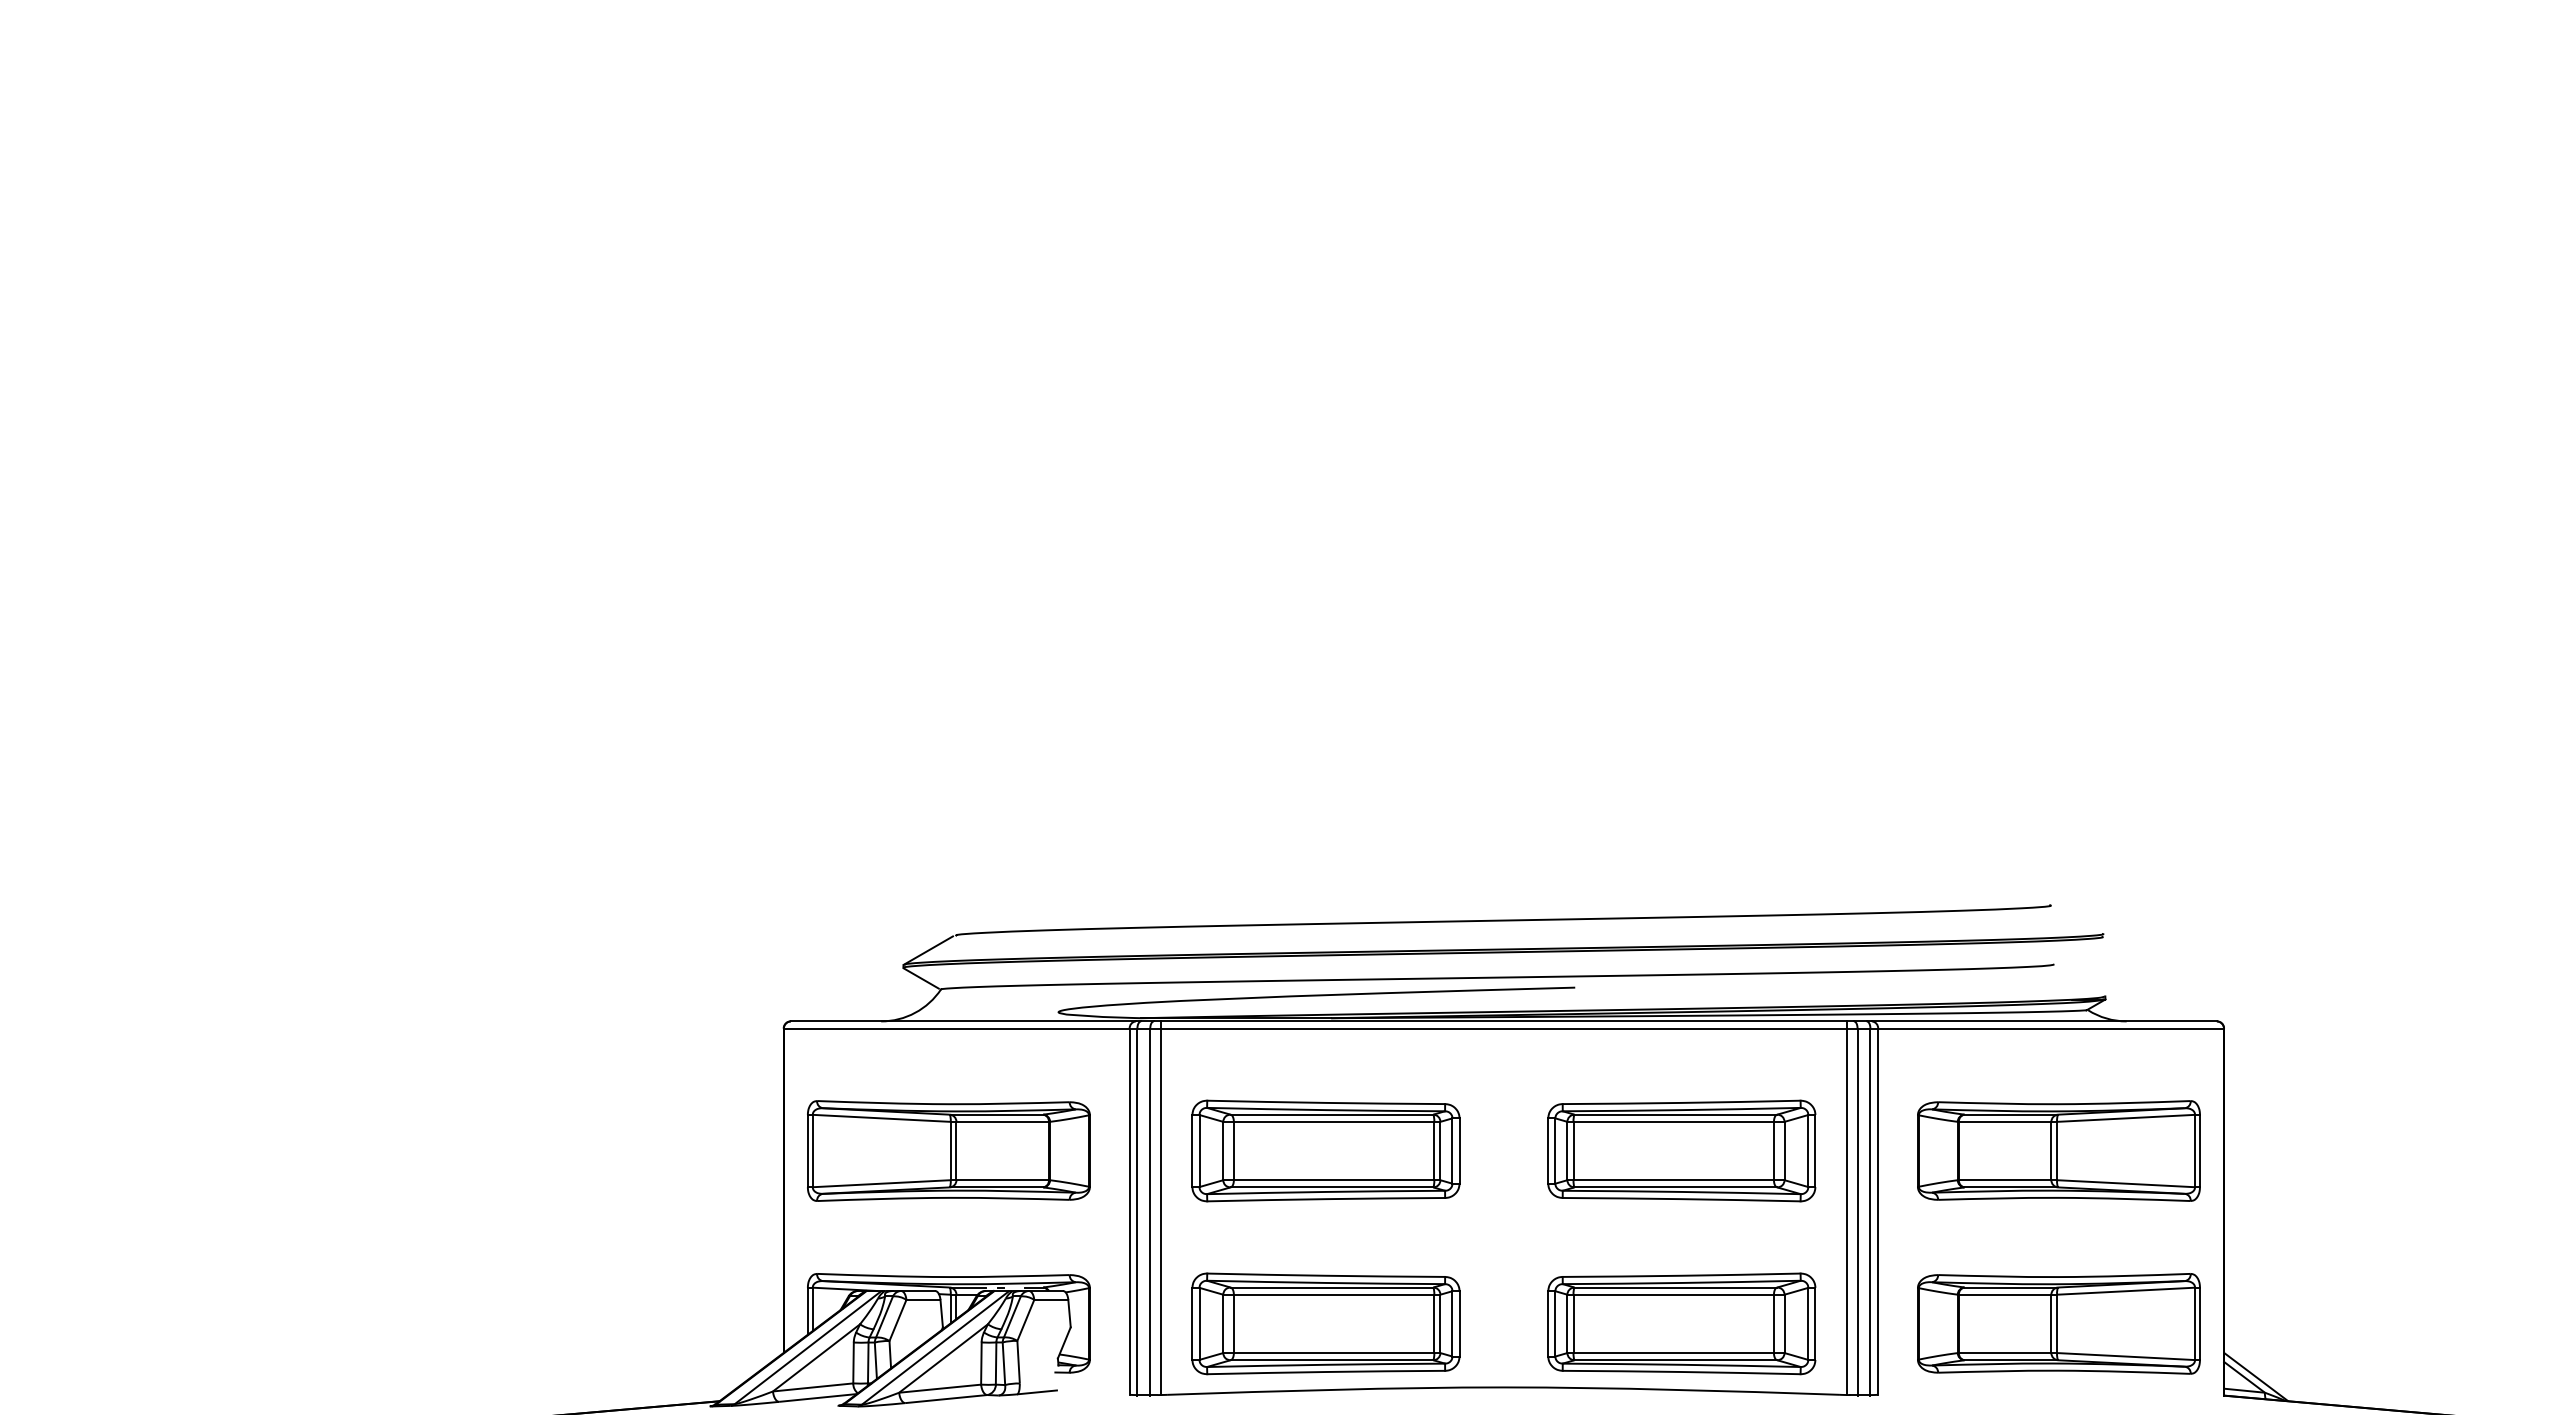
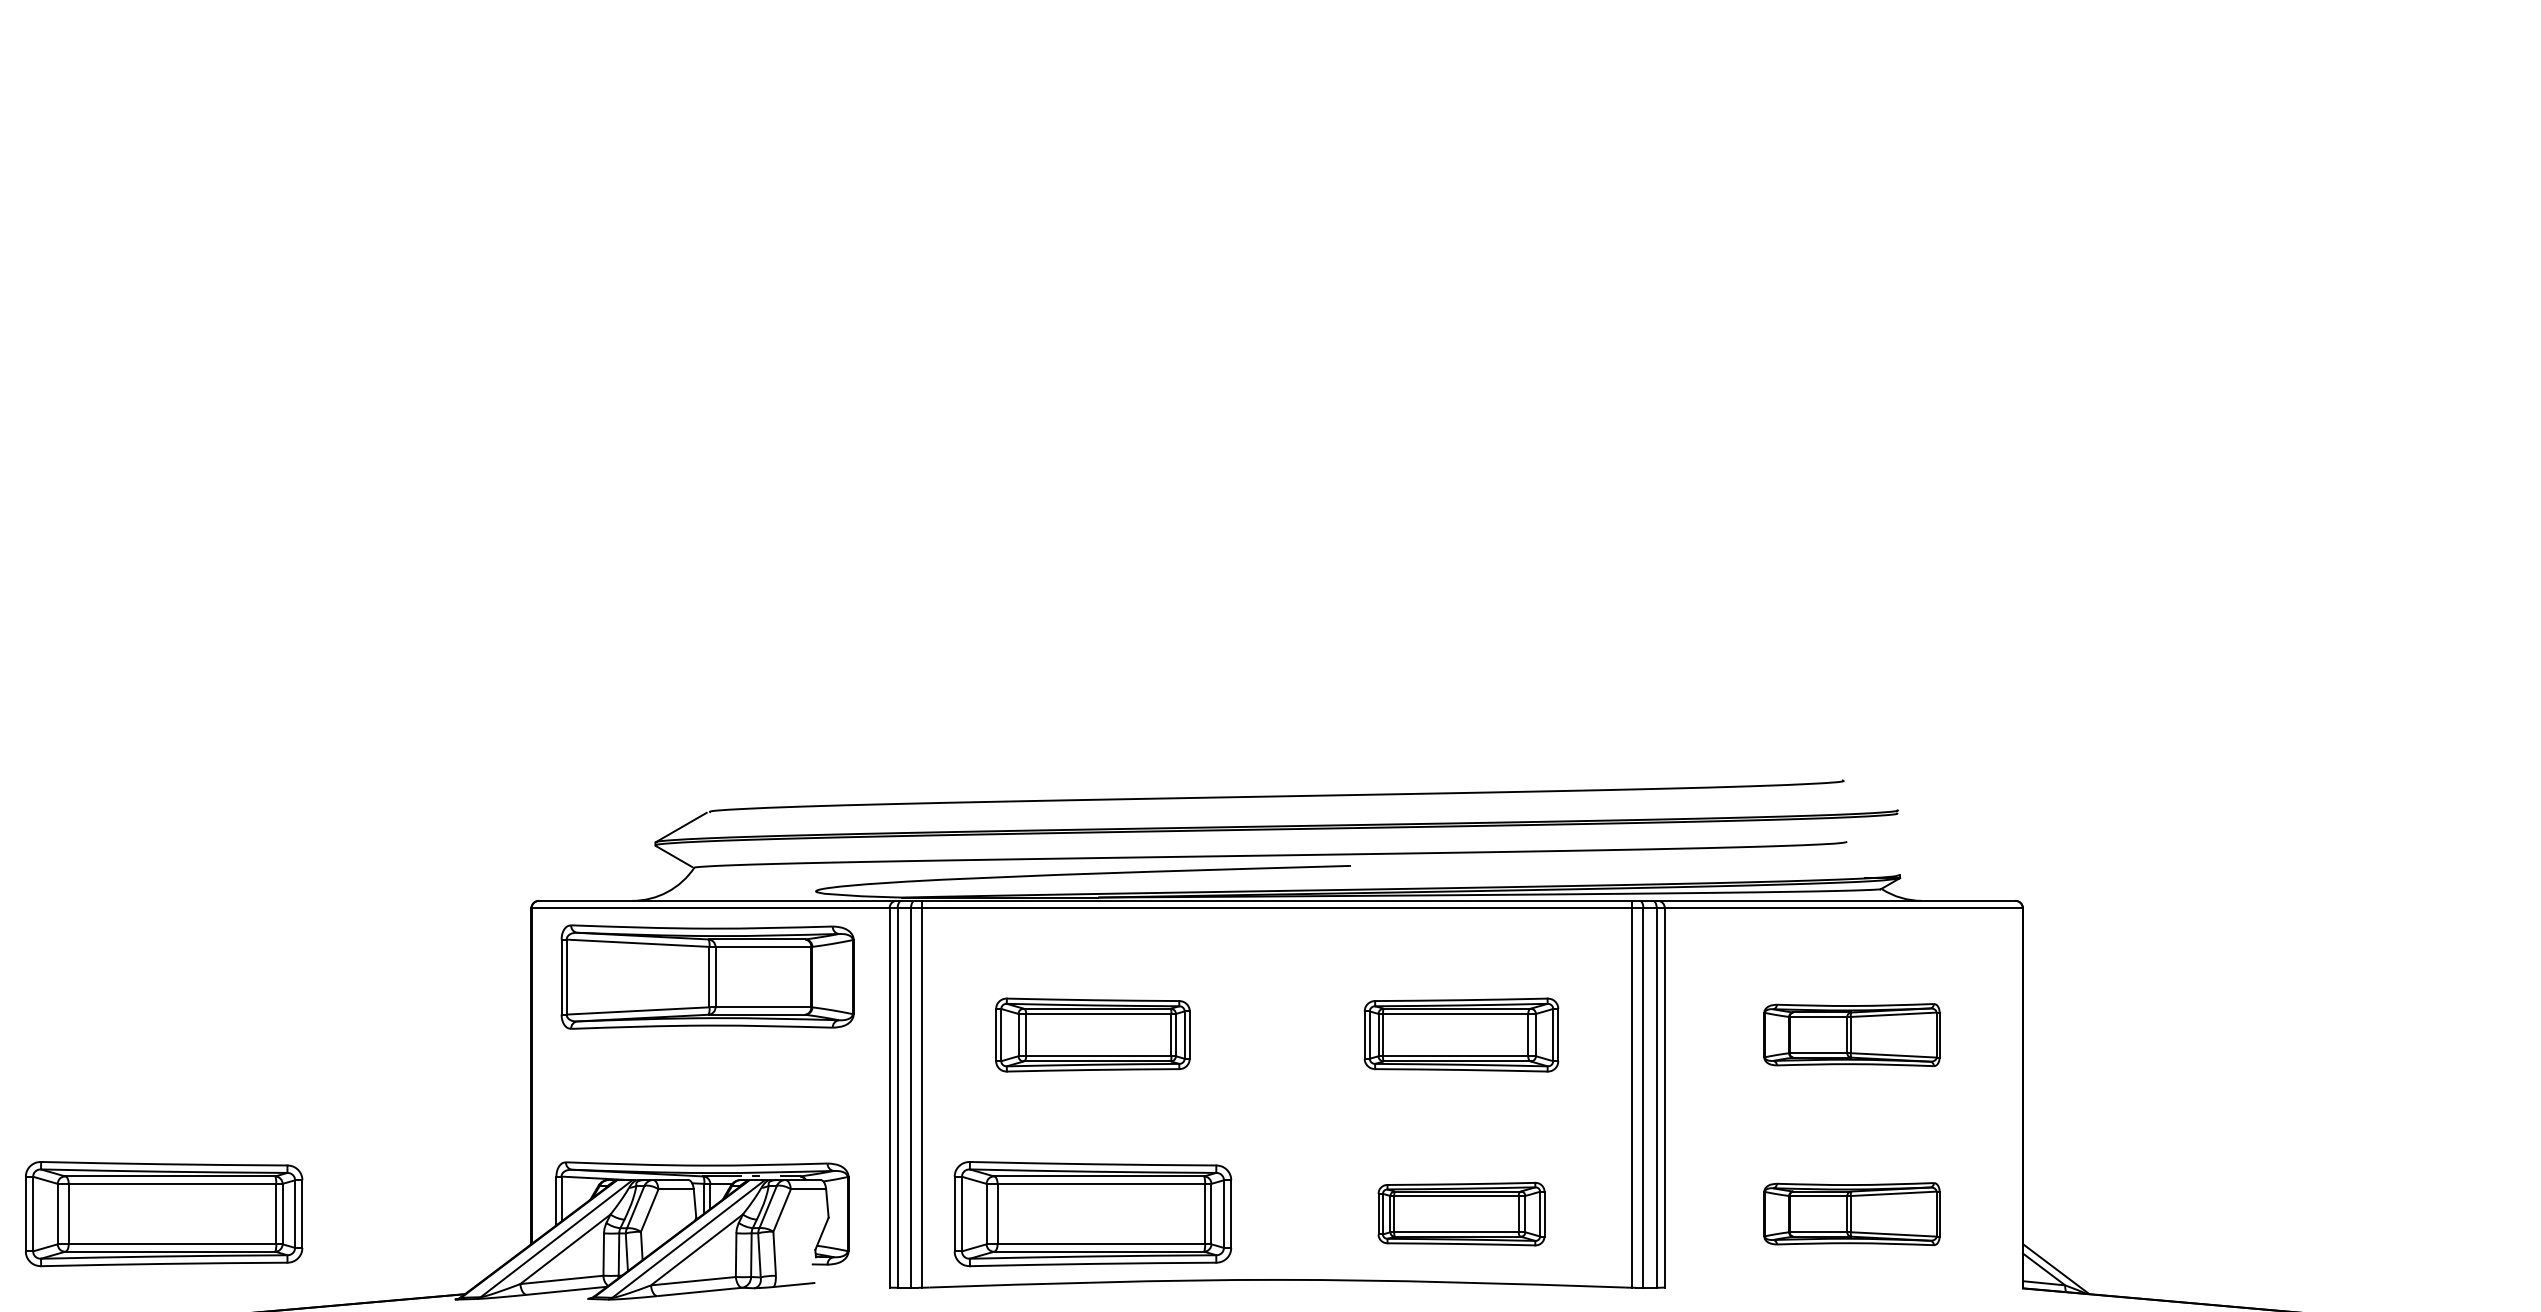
part: (948, 1150) -> (707, 976), moved
part: (1325, 1150) -> (1092, 1034), size x0.7
part: (1681, 1150) -> (1461, 1034), size x0.7
part: (2058, 1150) -> (1851, 1034), size x0.6
part: (428, 1323) -> (163, 1213), added
part: (1681, 1323) -> (1461, 1213), size x0.6
part: (2058, 1323) -> (1851, 1213), size x0.6

